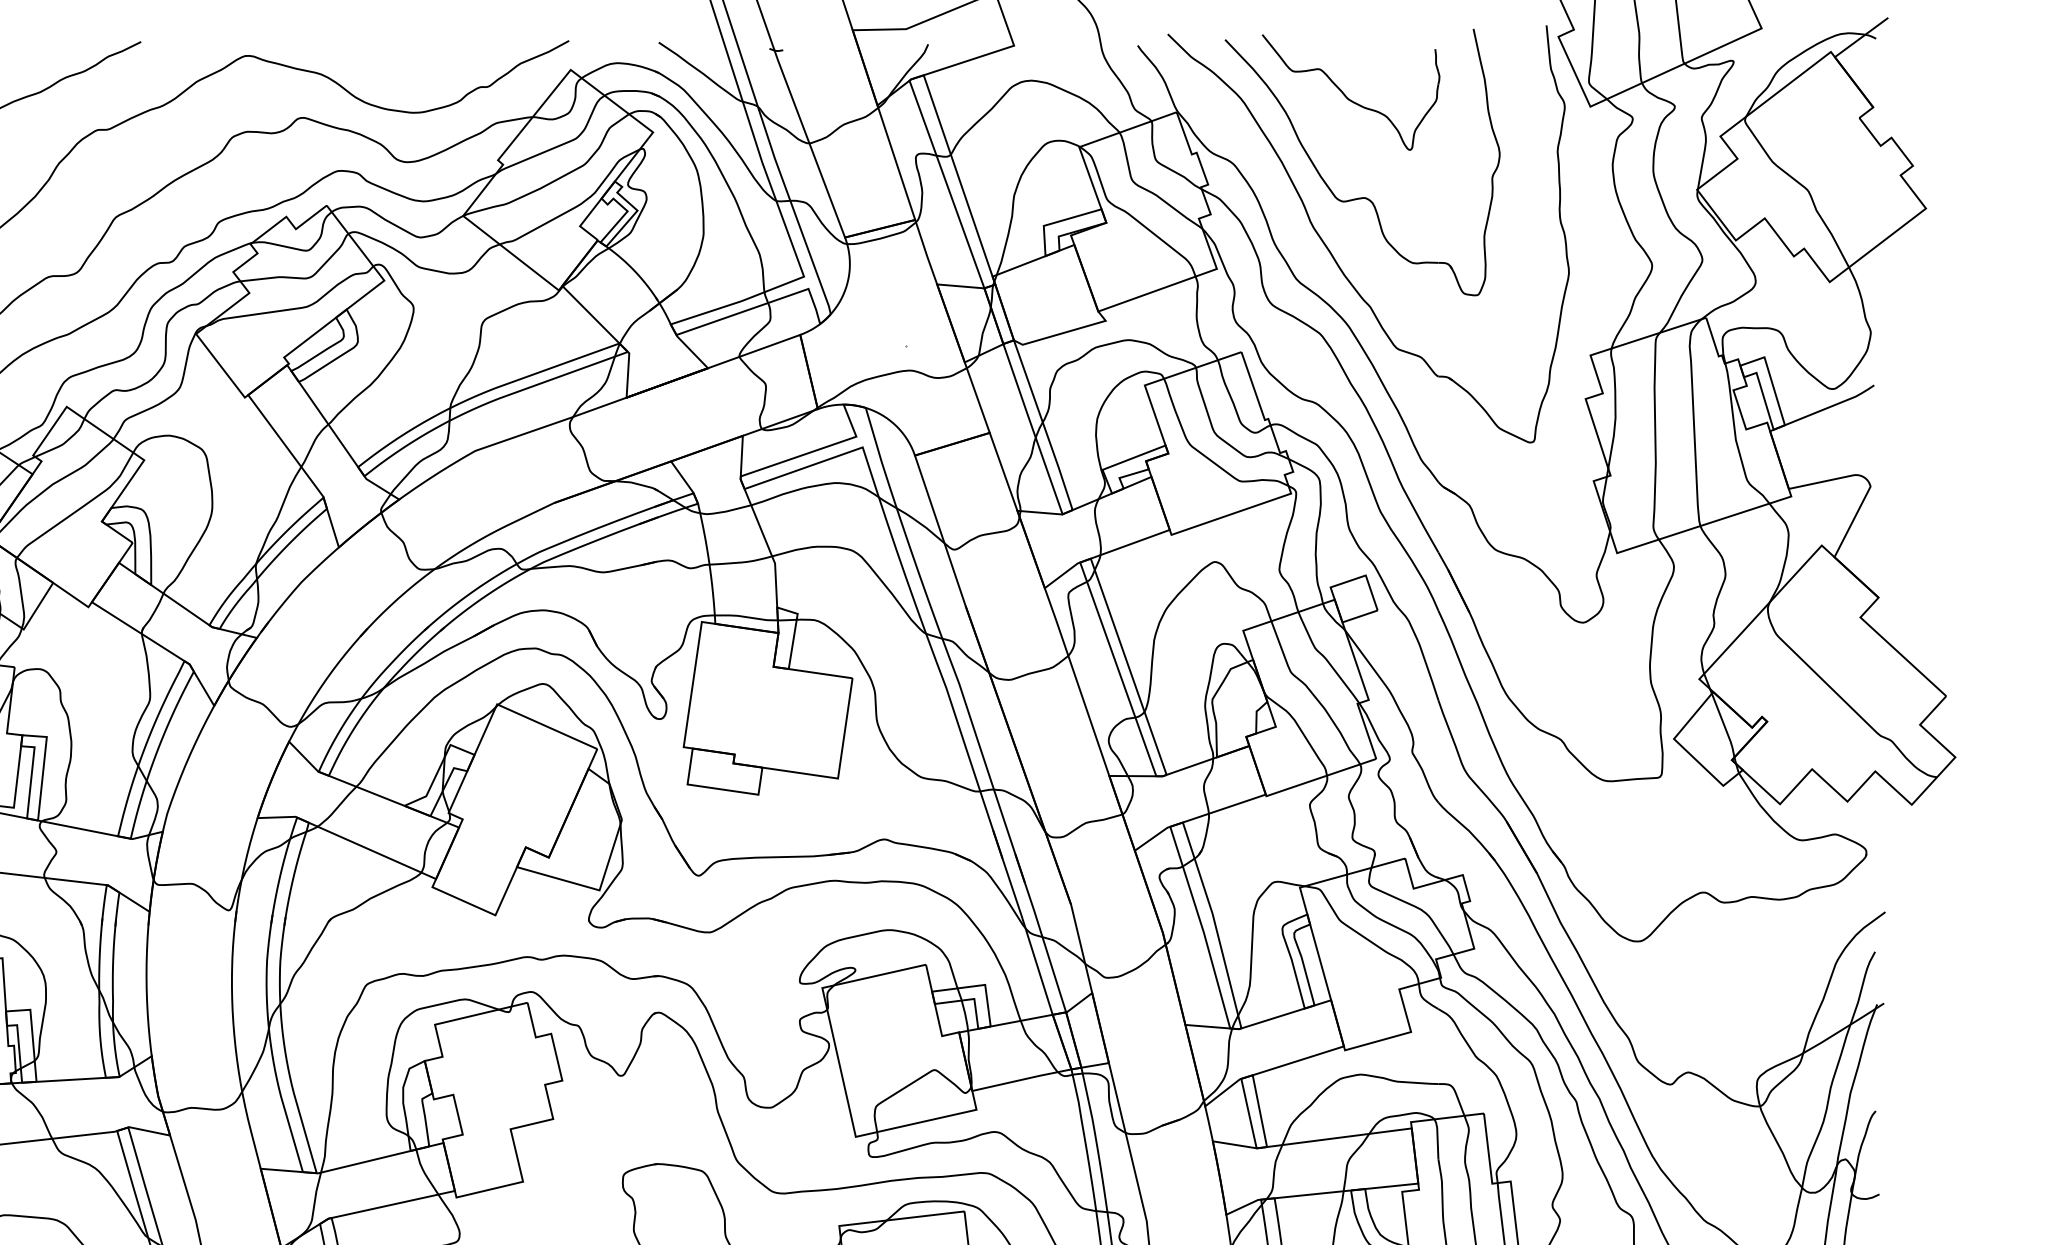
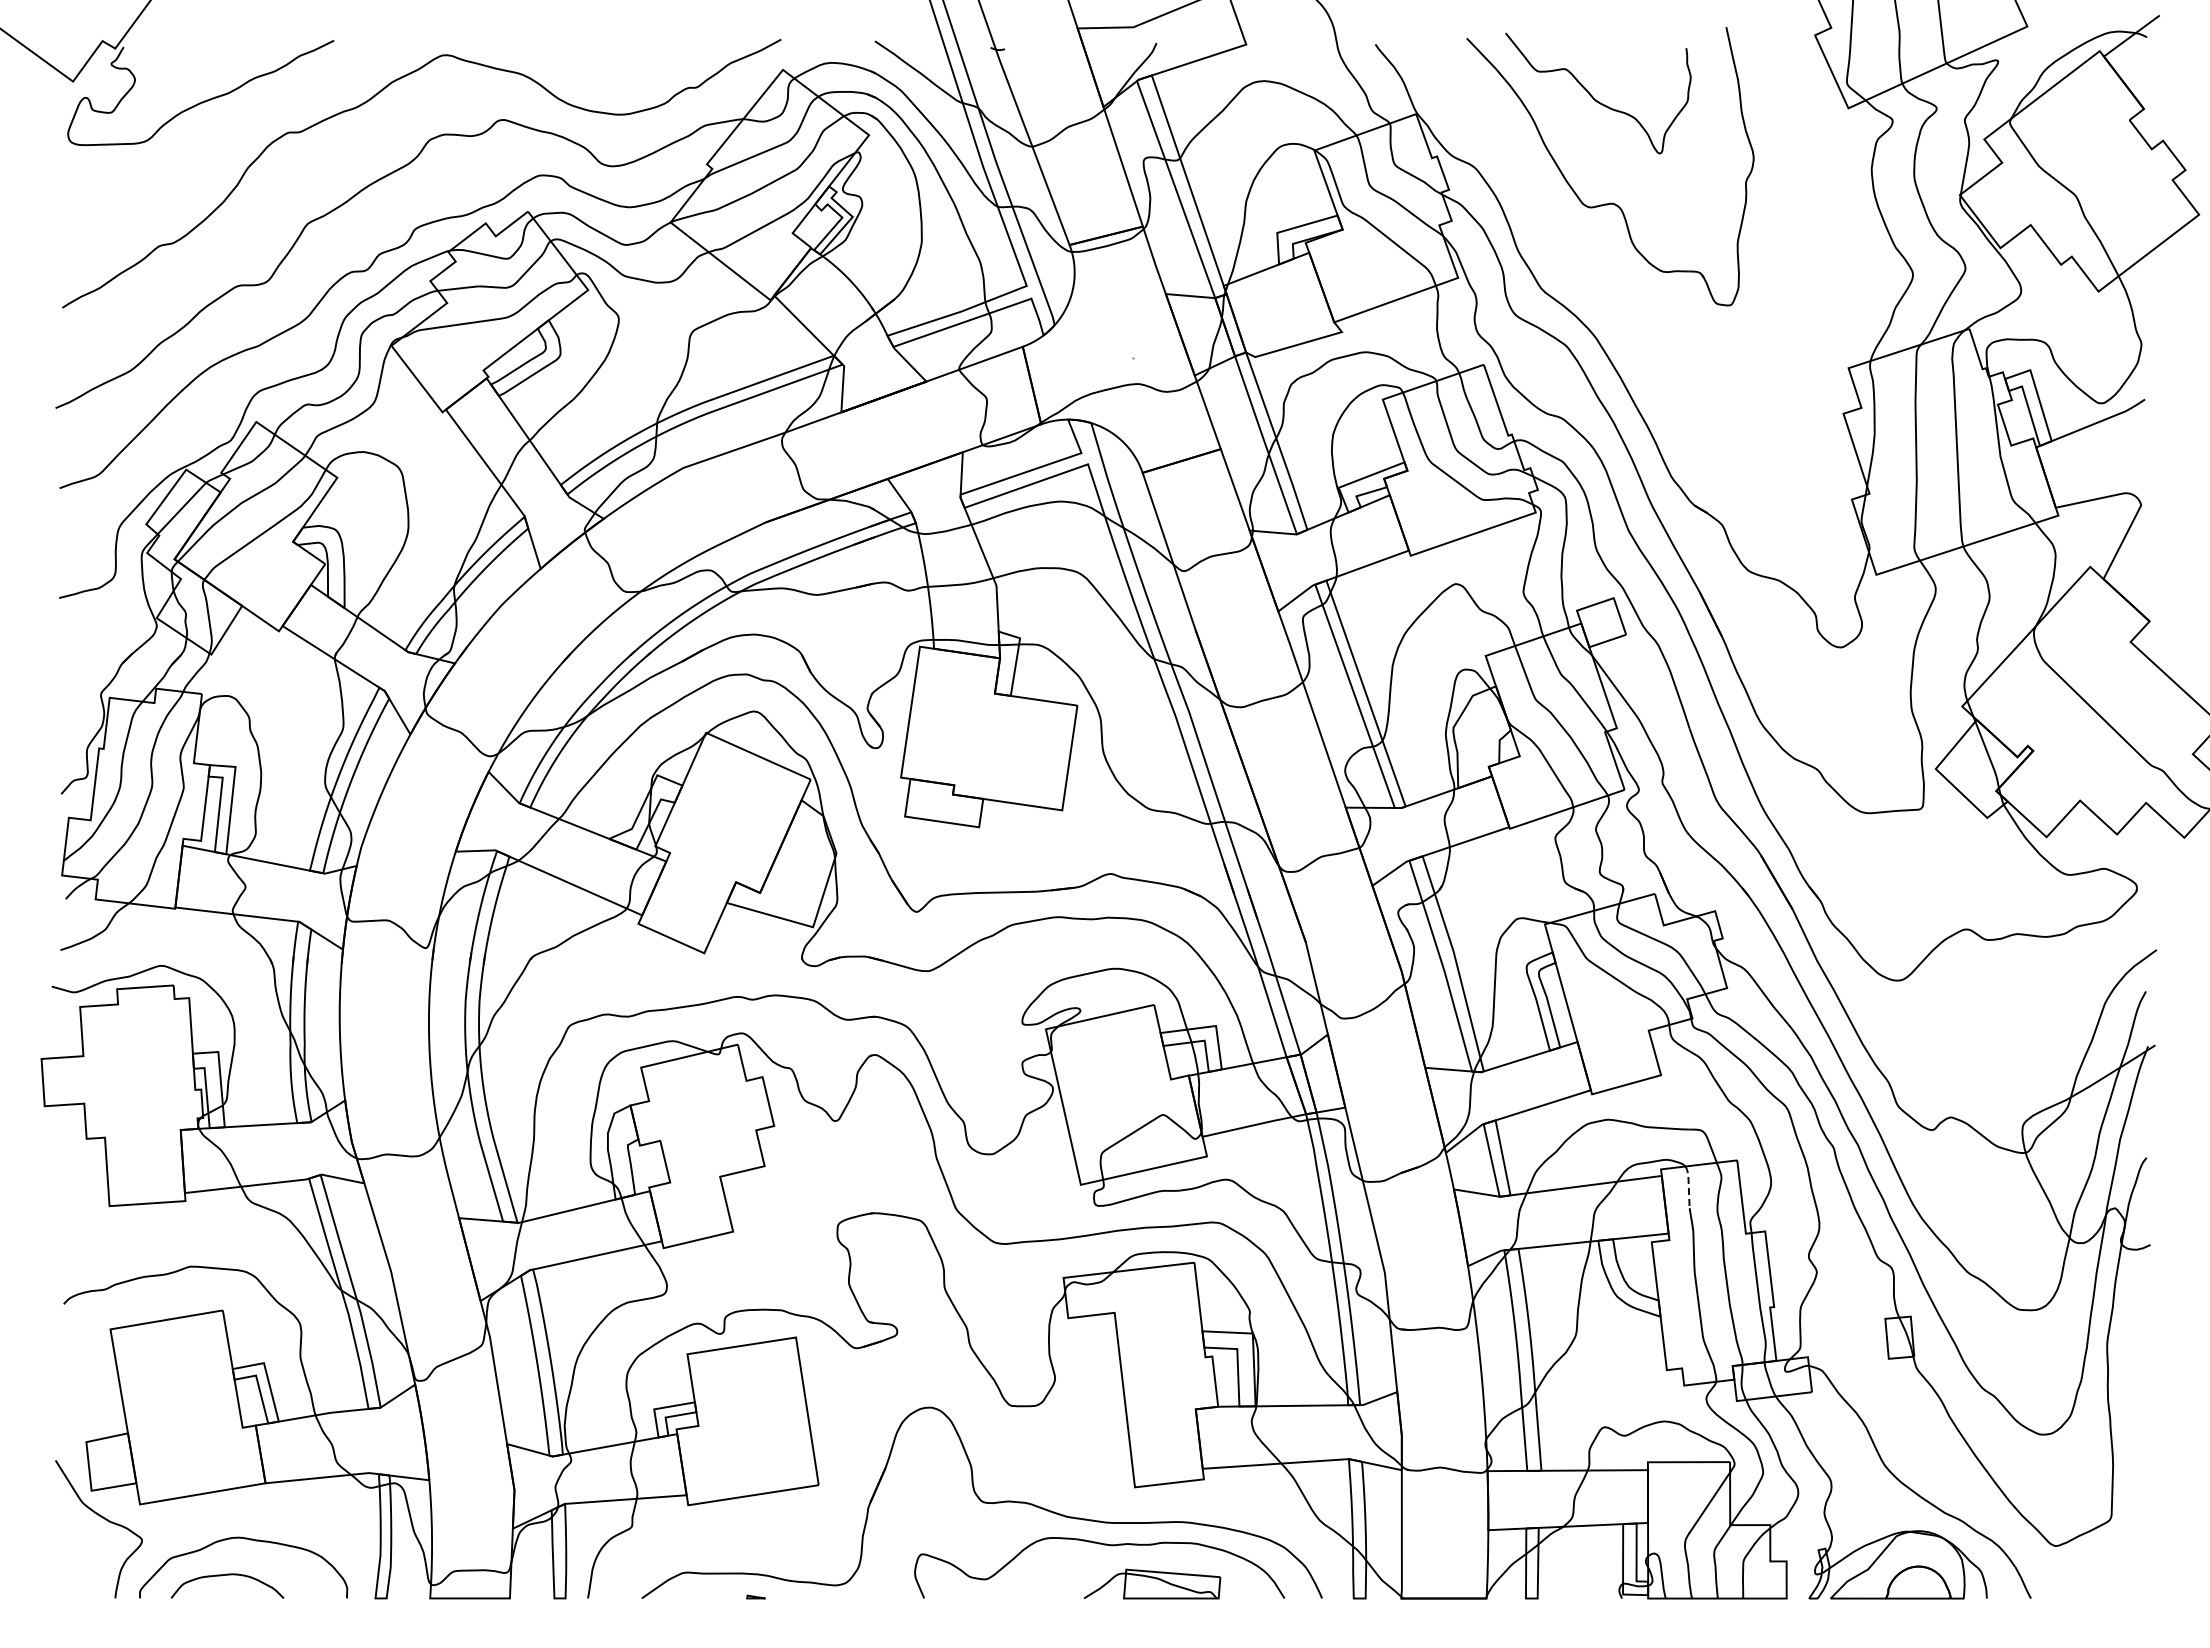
part: (1332, 253) -> (1578, 261), removed
line: (1437, 1137) -> (1688, 1185), solid -> dashed

